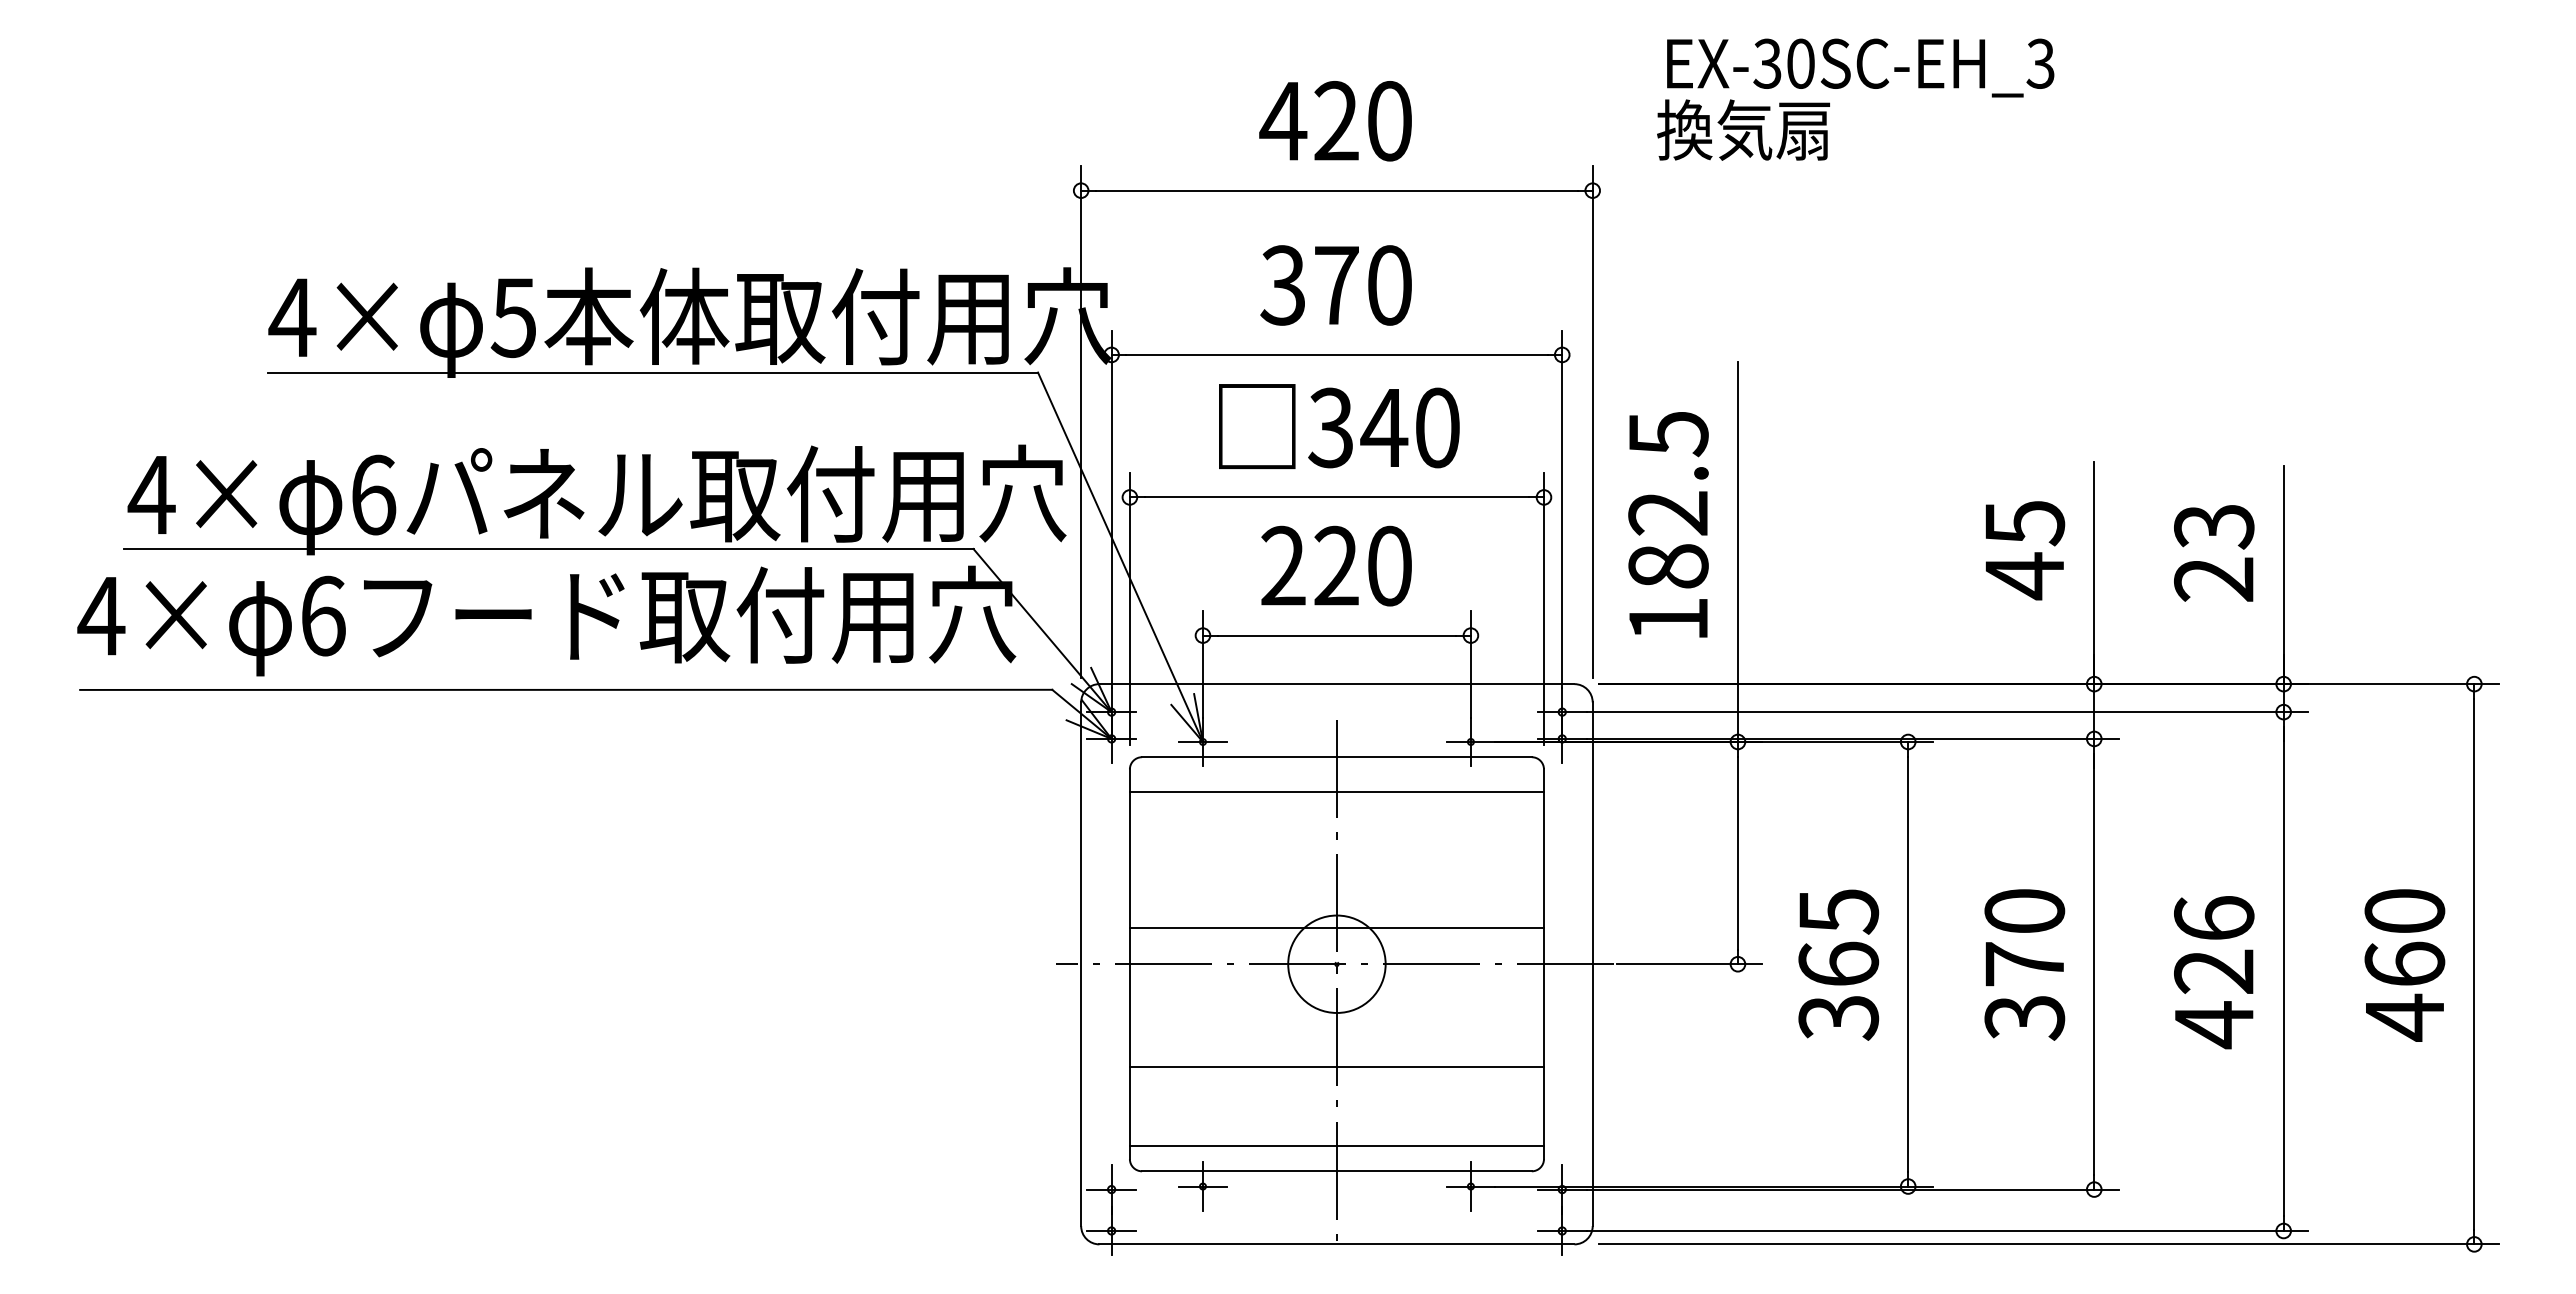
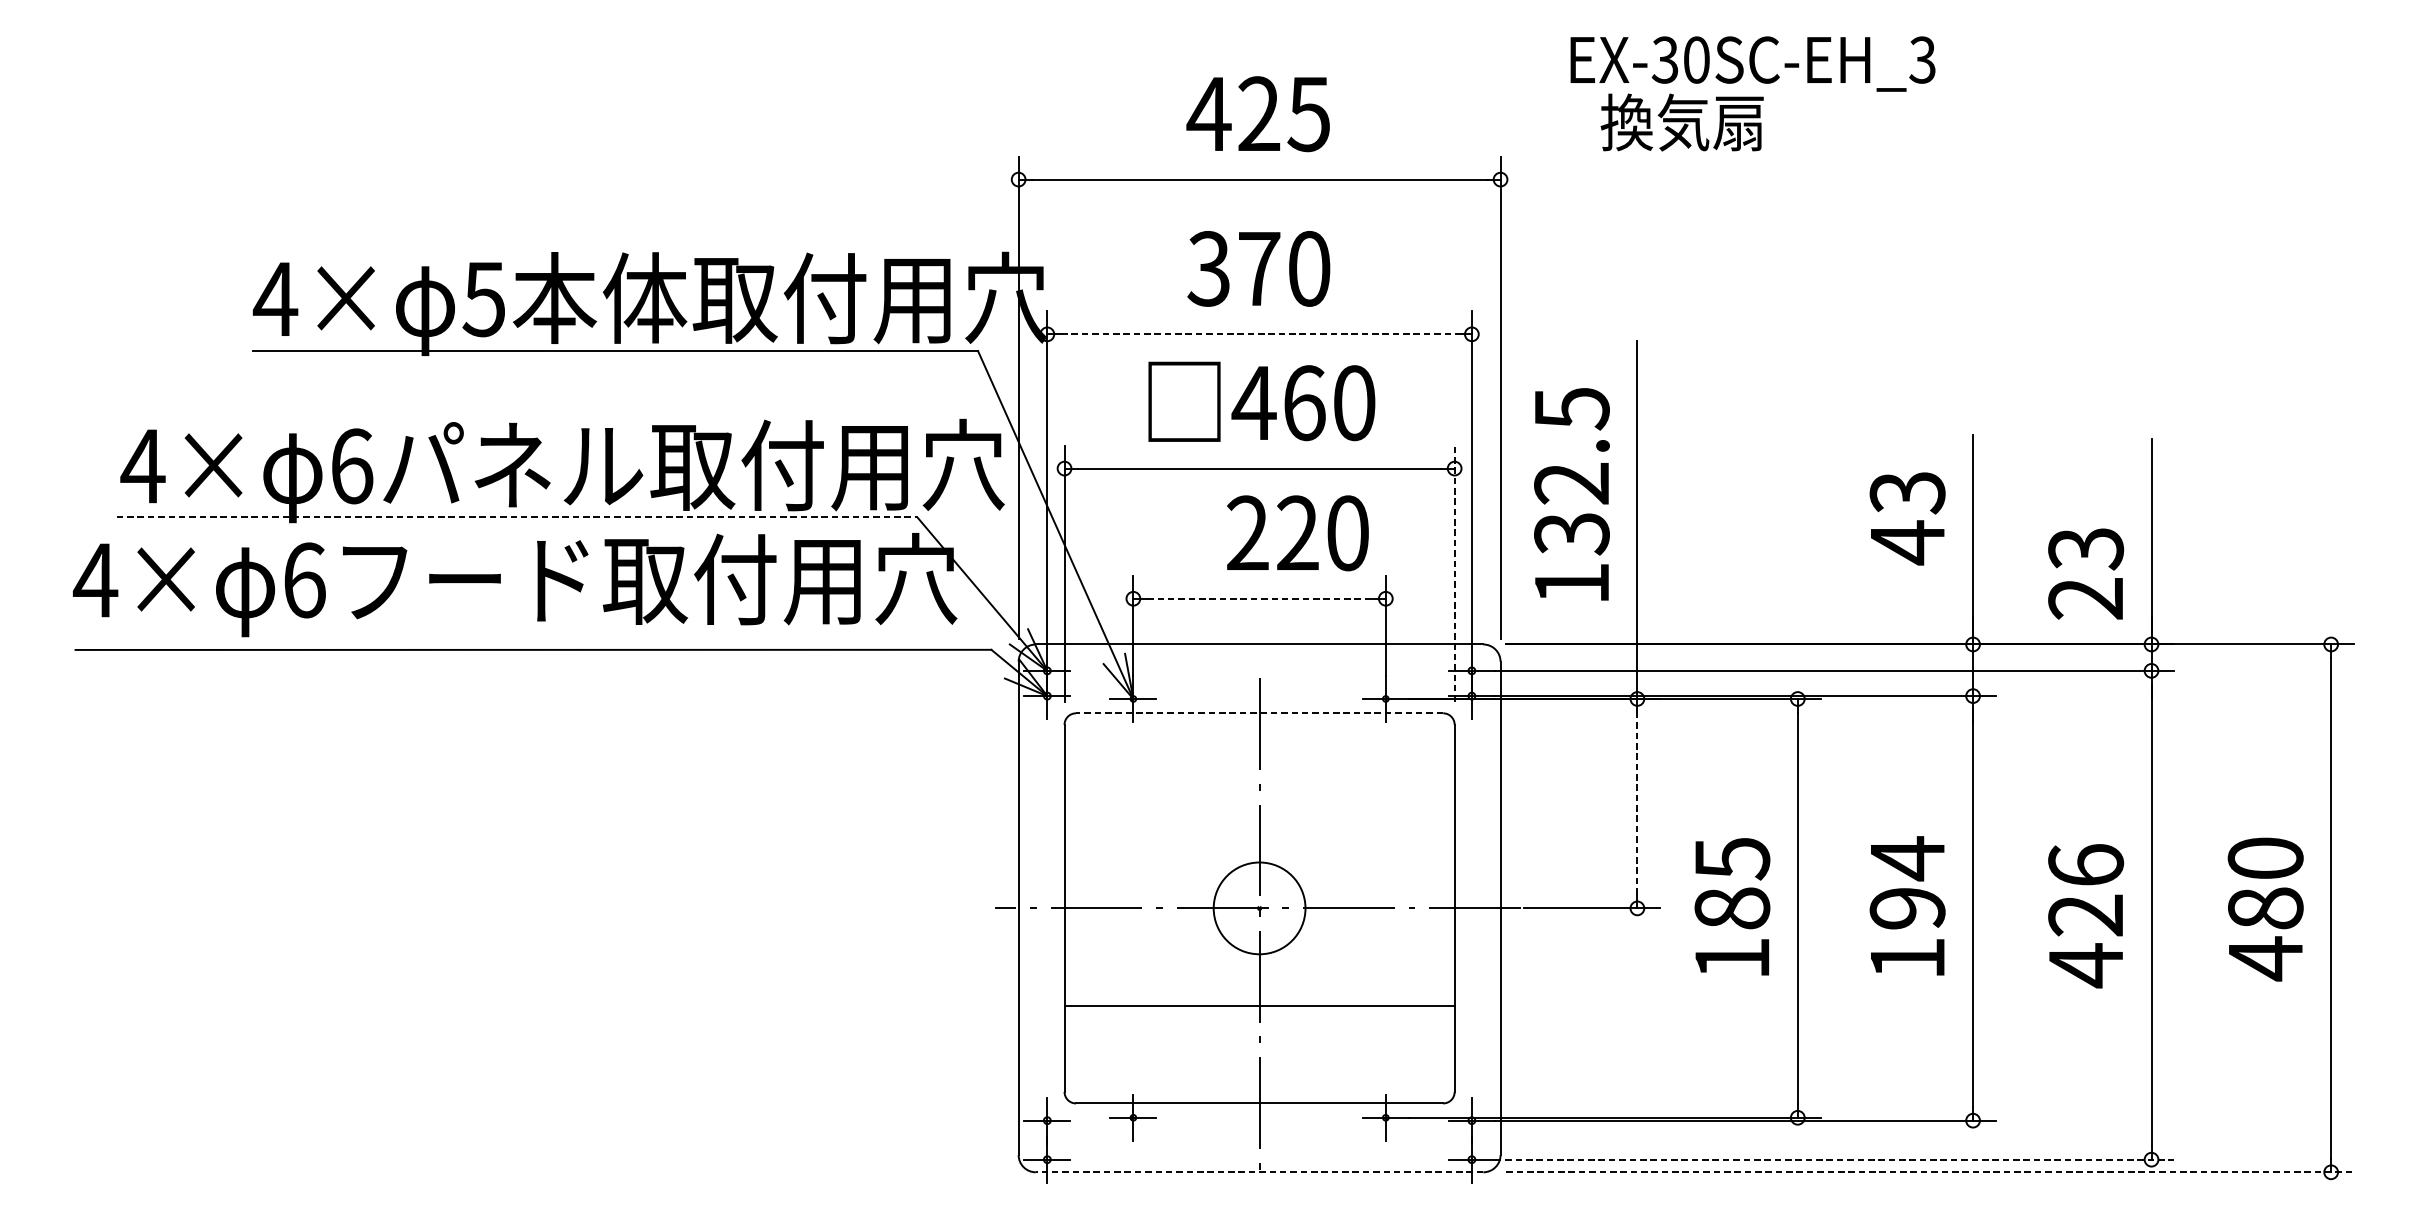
text: (1388, 121) -> (1308, 114), 420 -> 425
text: (1743, 129) -> (1682, 121), moved
line: (1336, 354) -> (1259, 333), solid -> dashed
text: (1357, 427) -> (1278, 402), 340 -> 460
text: (2024, 523) -> (1907, 493), 45 -> 43
line: (548, 548) -> (516, 516), solid -> dashed
text: (2214, 553) -> (2086, 574), moved
text: (1336, 565) -> (1297, 532), moved
text: (1668, 566) -> (1571, 533), 182.5 -> 132.5
line: (1543, 609) -> (1454, 574), solid -> dashed
line: (1337, 635) -> (1260, 598), solid -> dashed
line: (1336, 757) -> (1259, 713), solid -> dashed
line: (1336, 792) -> (1259, 746), removed
line: (1737, 853) -> (1636, 804), solid -> dashed
line: (1336, 928) -> (1259, 874), removed
text: (2024, 963) -> (1907, 907), 370 -> 194
text: (2404, 963) -> (2265, 907), 460 -> 480
text: (1838, 990) -> (1732, 933), 365 -> 185
line: (1336, 1145) -> (1259, 1079), removed
line: (1947, 1230) -> (1834, 1159), solid -> dashed
line: (1336, 1244) -> (1259, 1172), solid -> dashed
line: (2048, 1244) -> (1929, 1172), solid -> dashed

